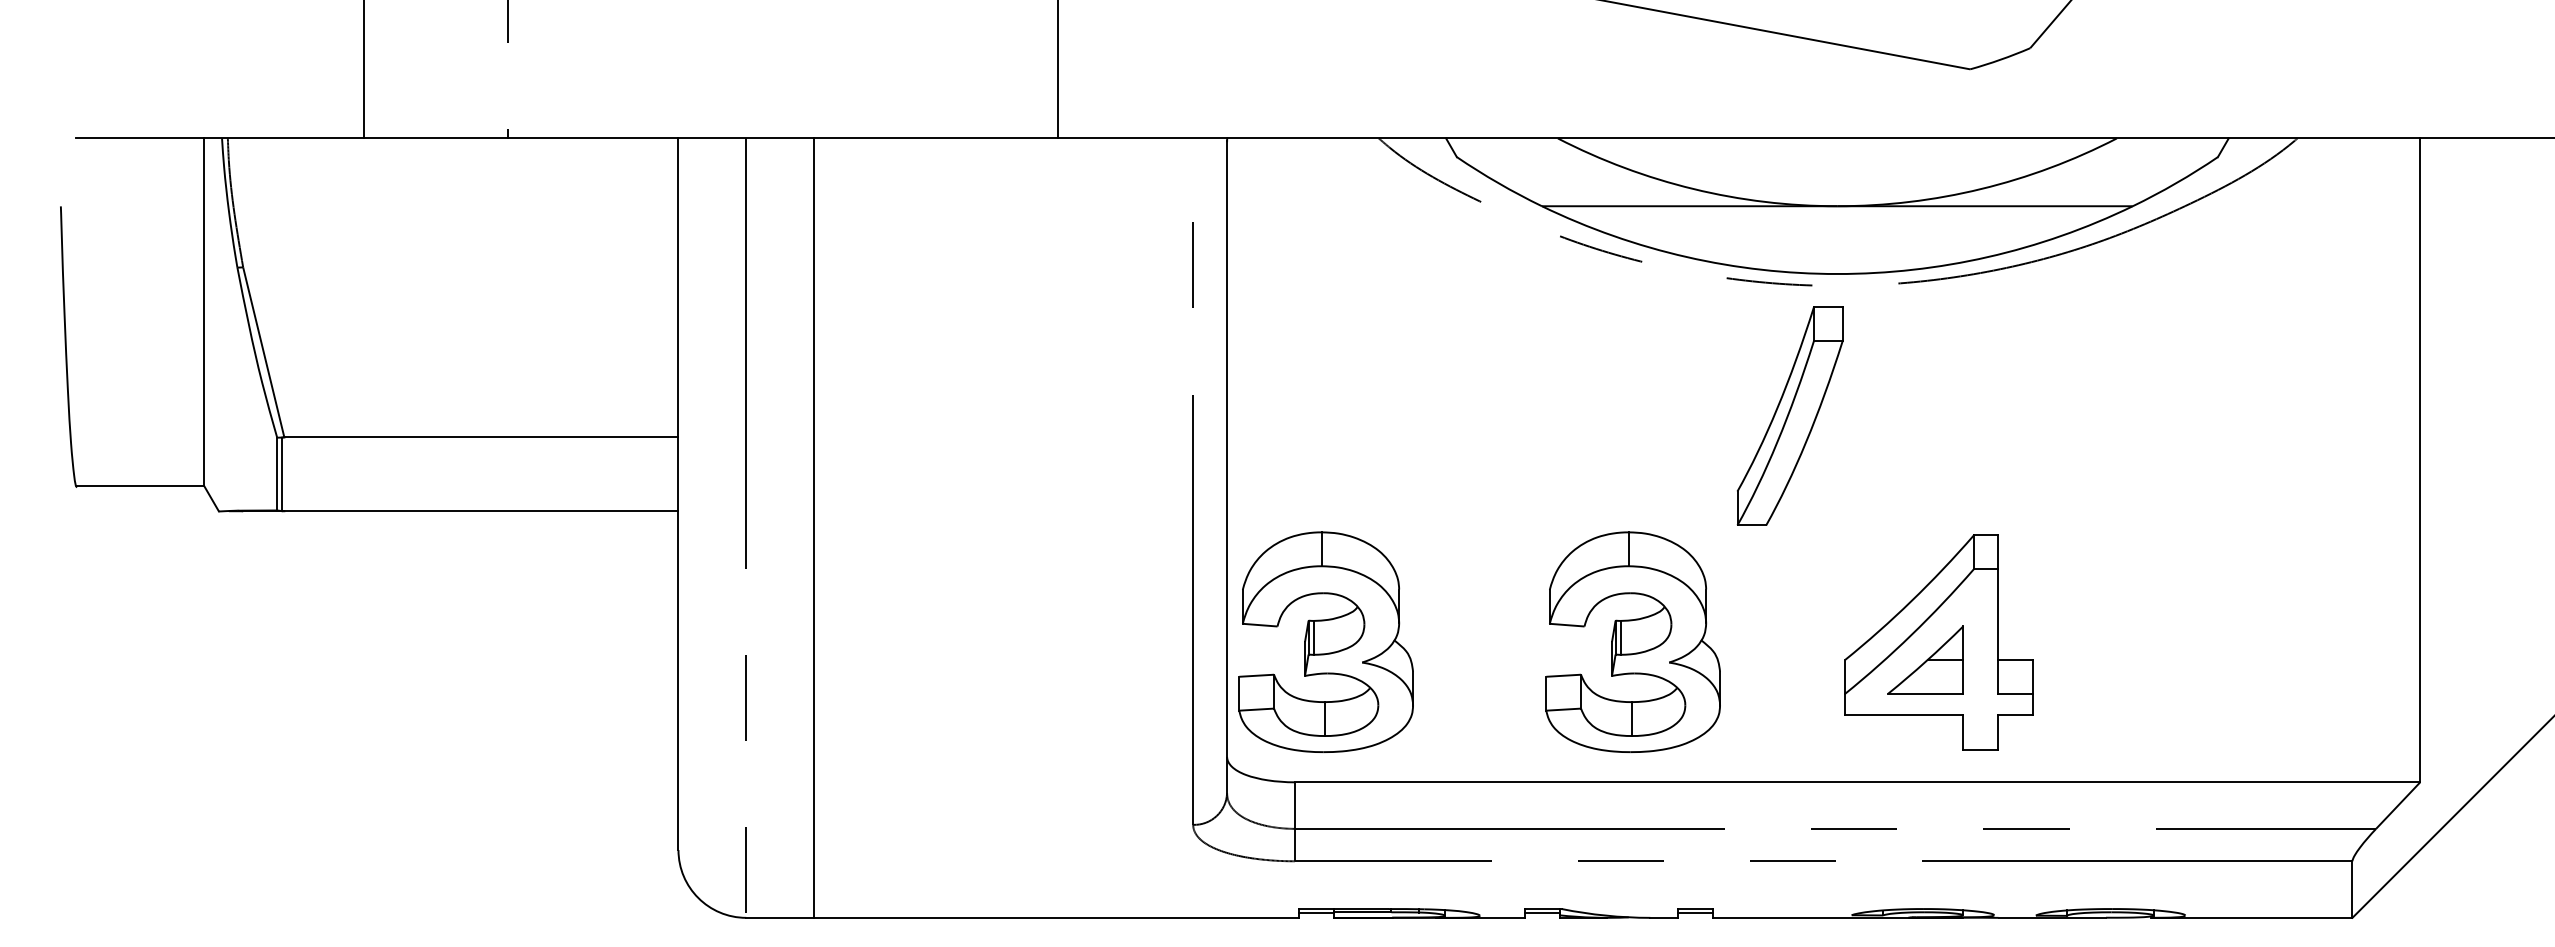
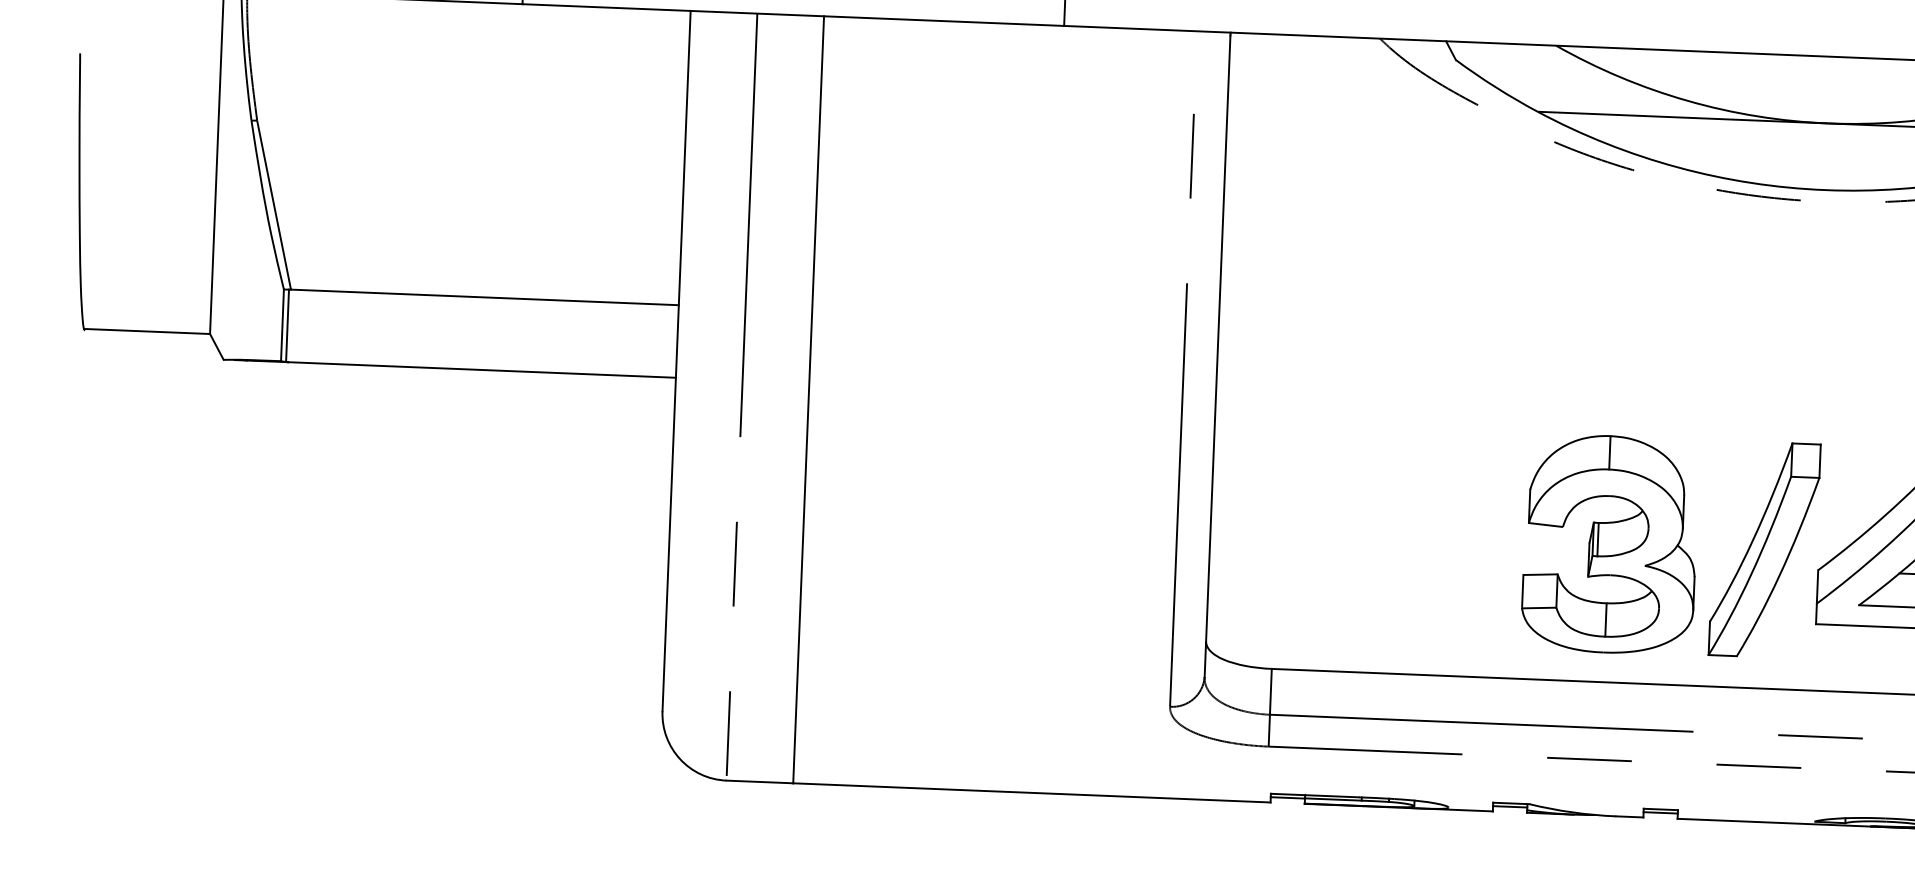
part: (1789, 415) -> (1764, 548), moved
part: (1325, 641) -> (1307, 531), removed

